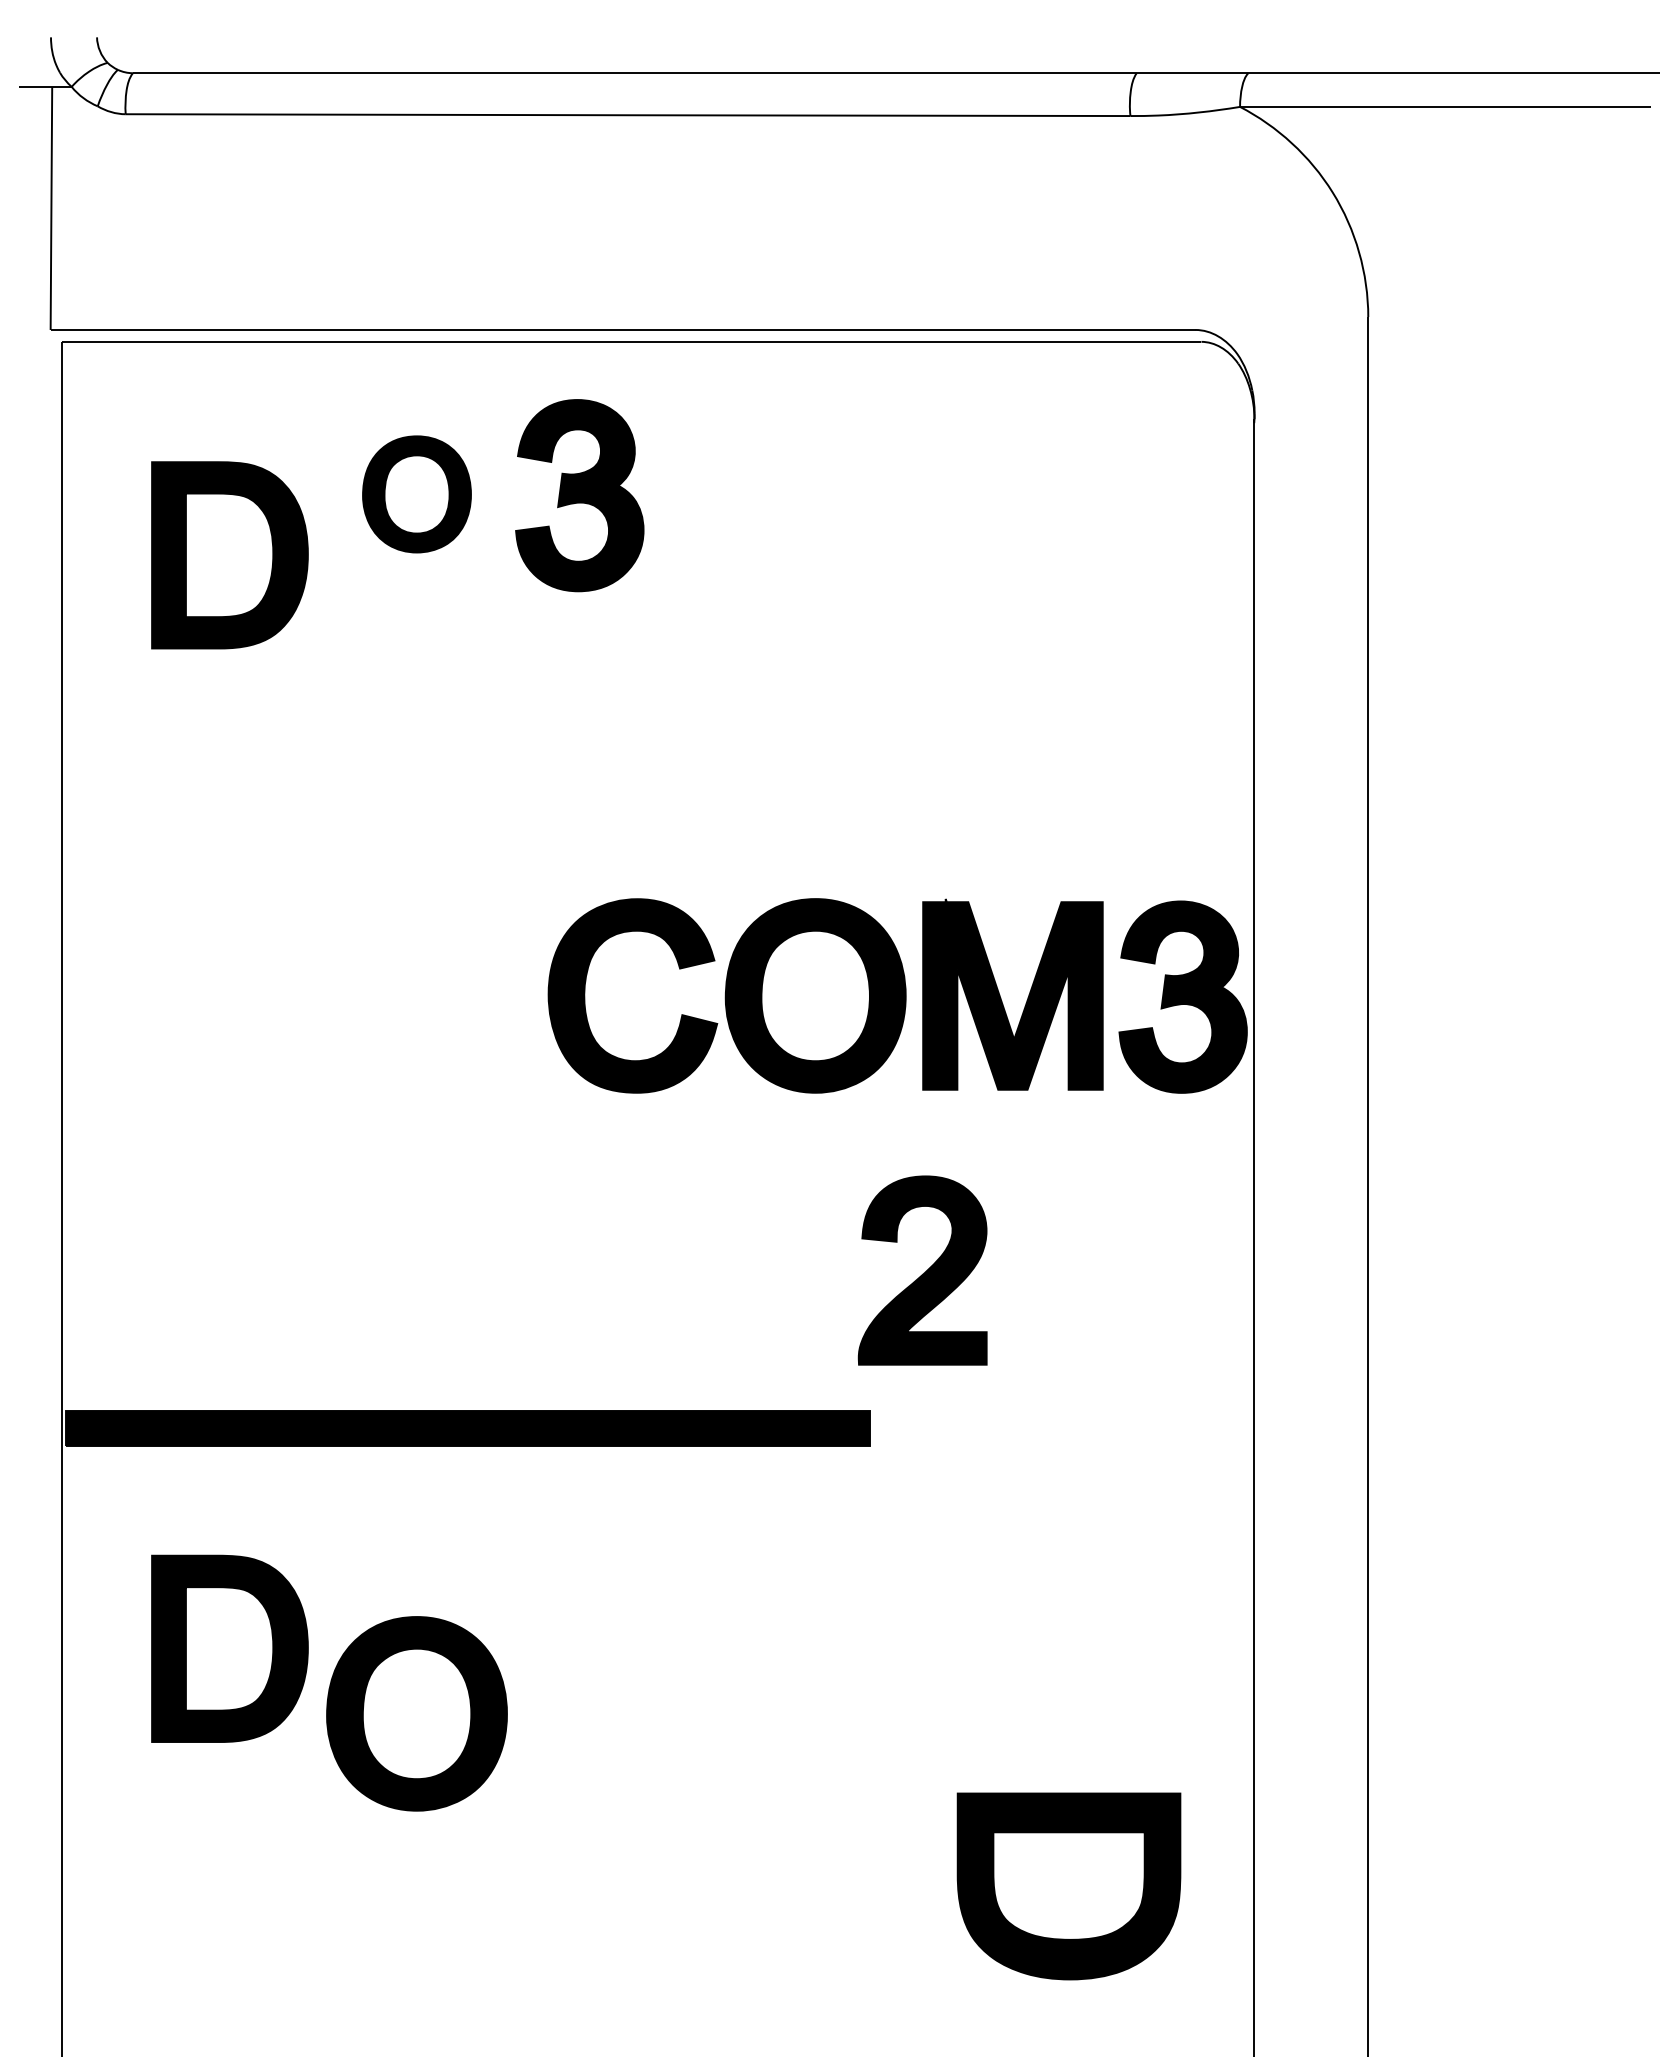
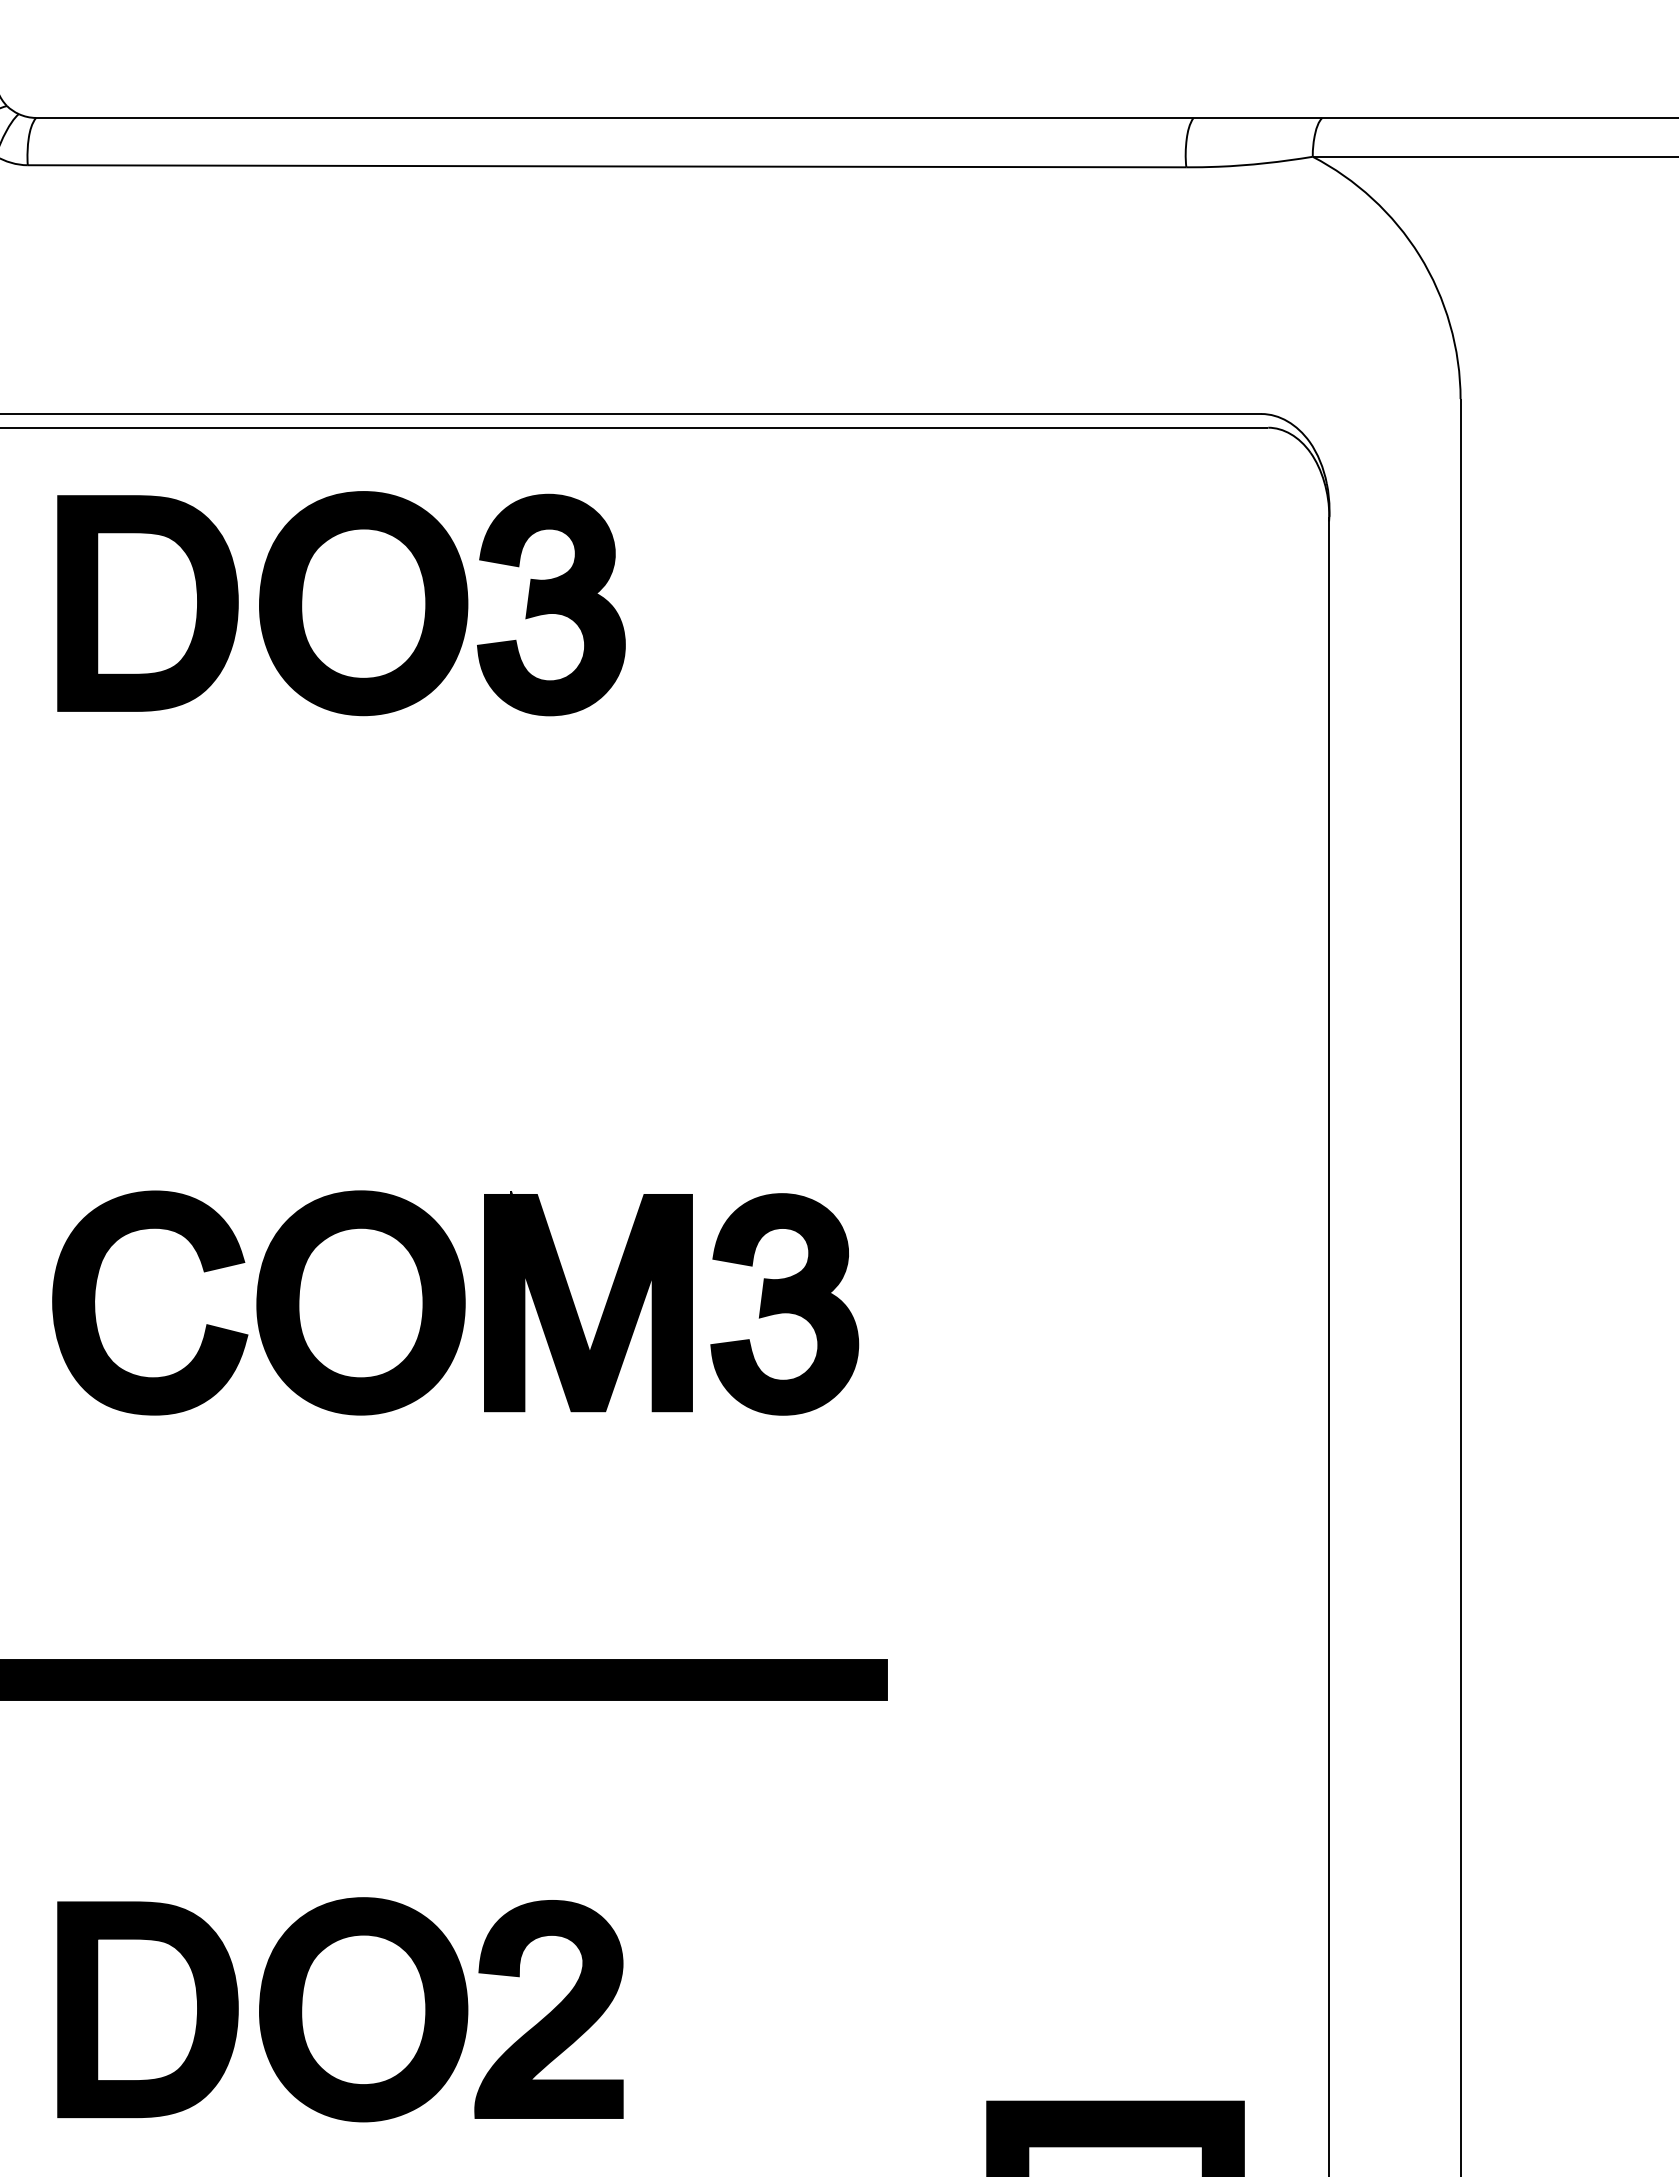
part: (416, 494) -> (363, 603), size x1.67
part: (229, 555) -> (147, 603), moved
part: (897, 995) -> (455, 1302), moved
part: (922, 1270) -> (548, 2009), moved
part: (229, 1648) -> (147, 2009), moved

